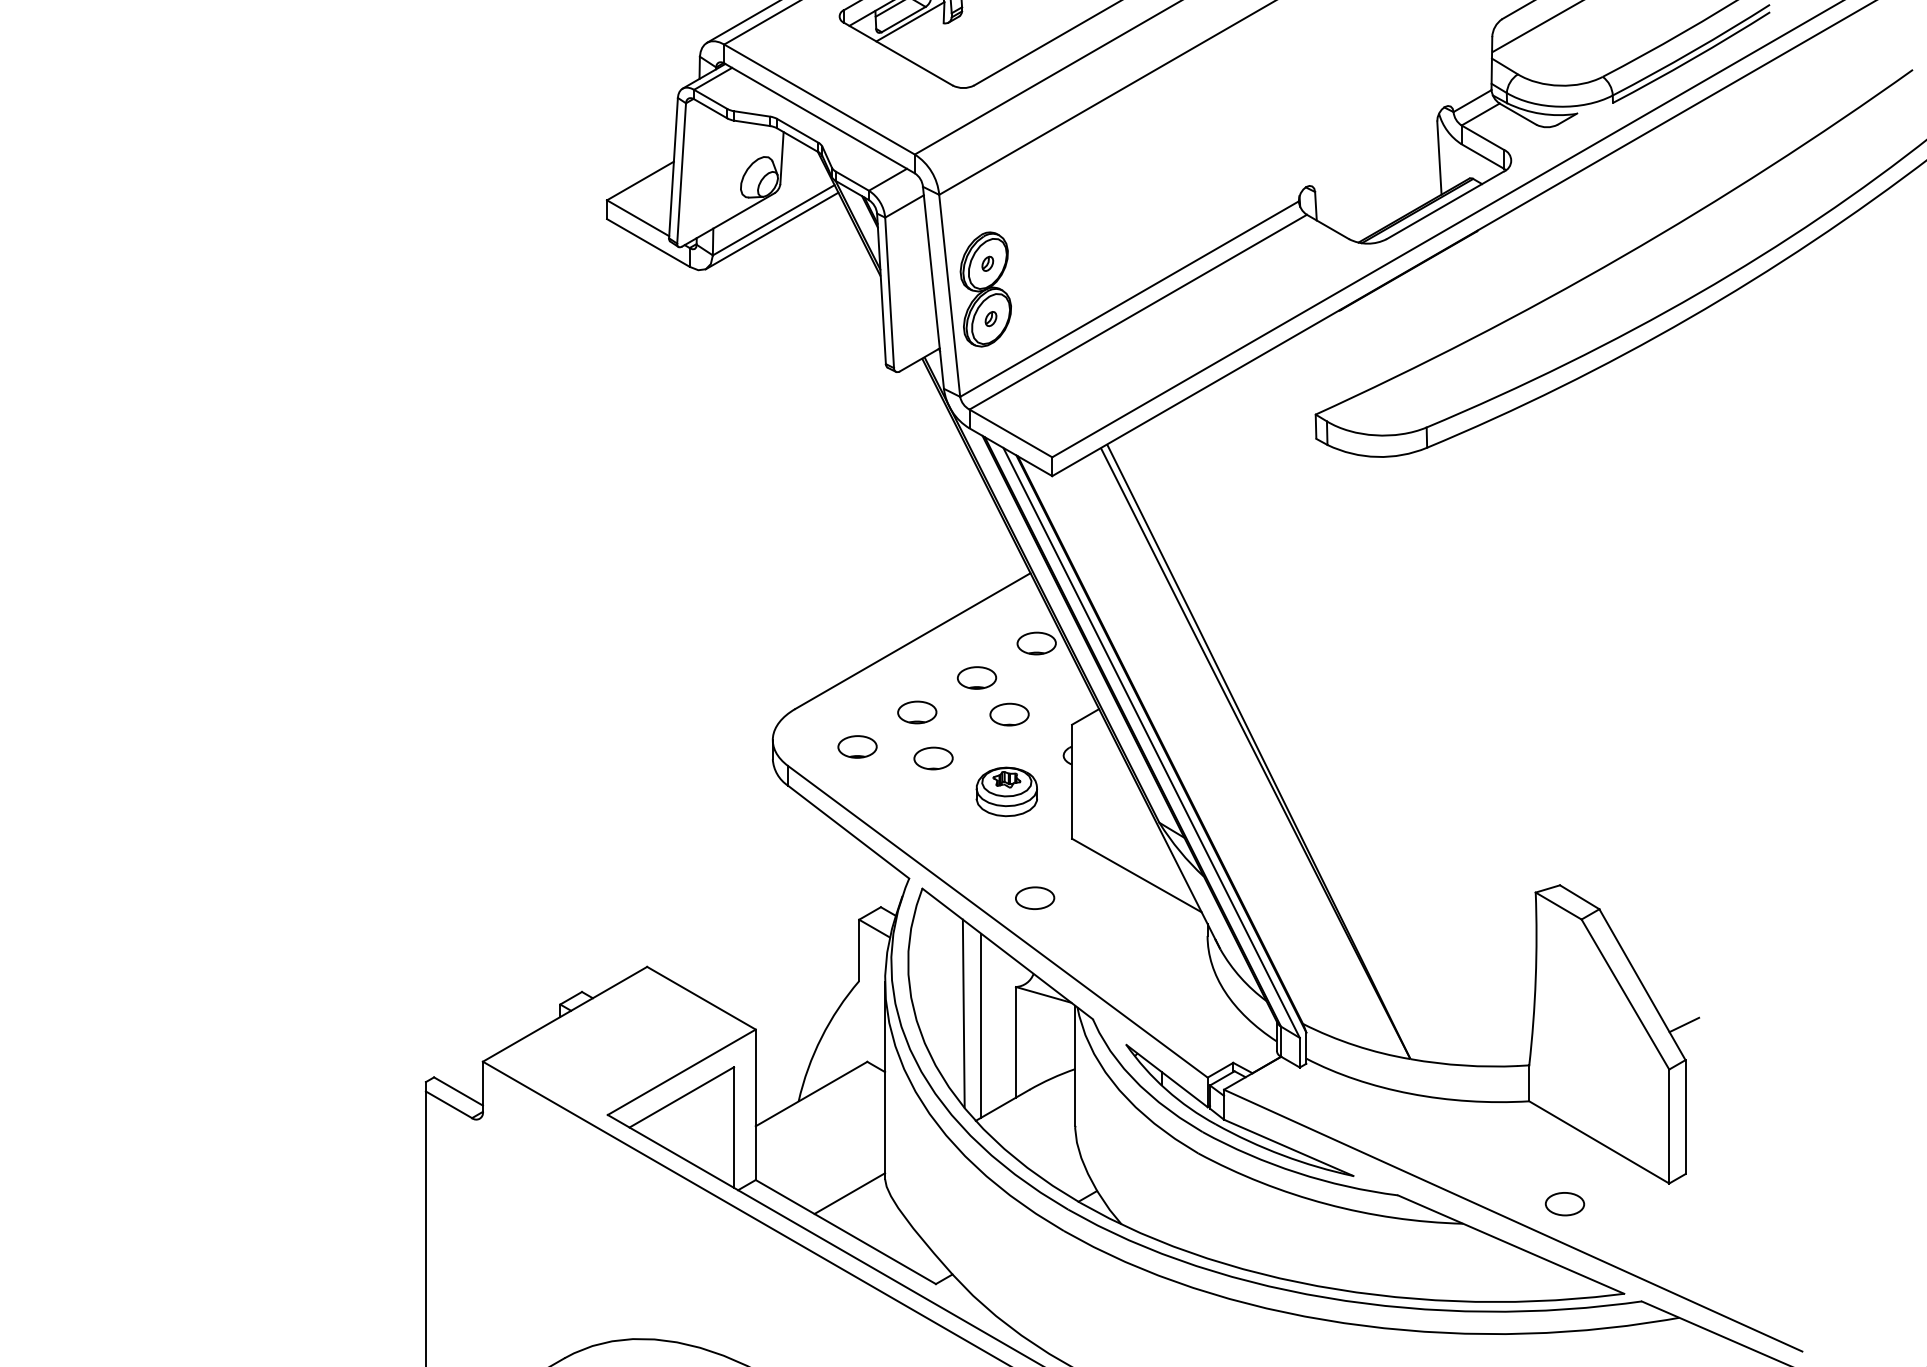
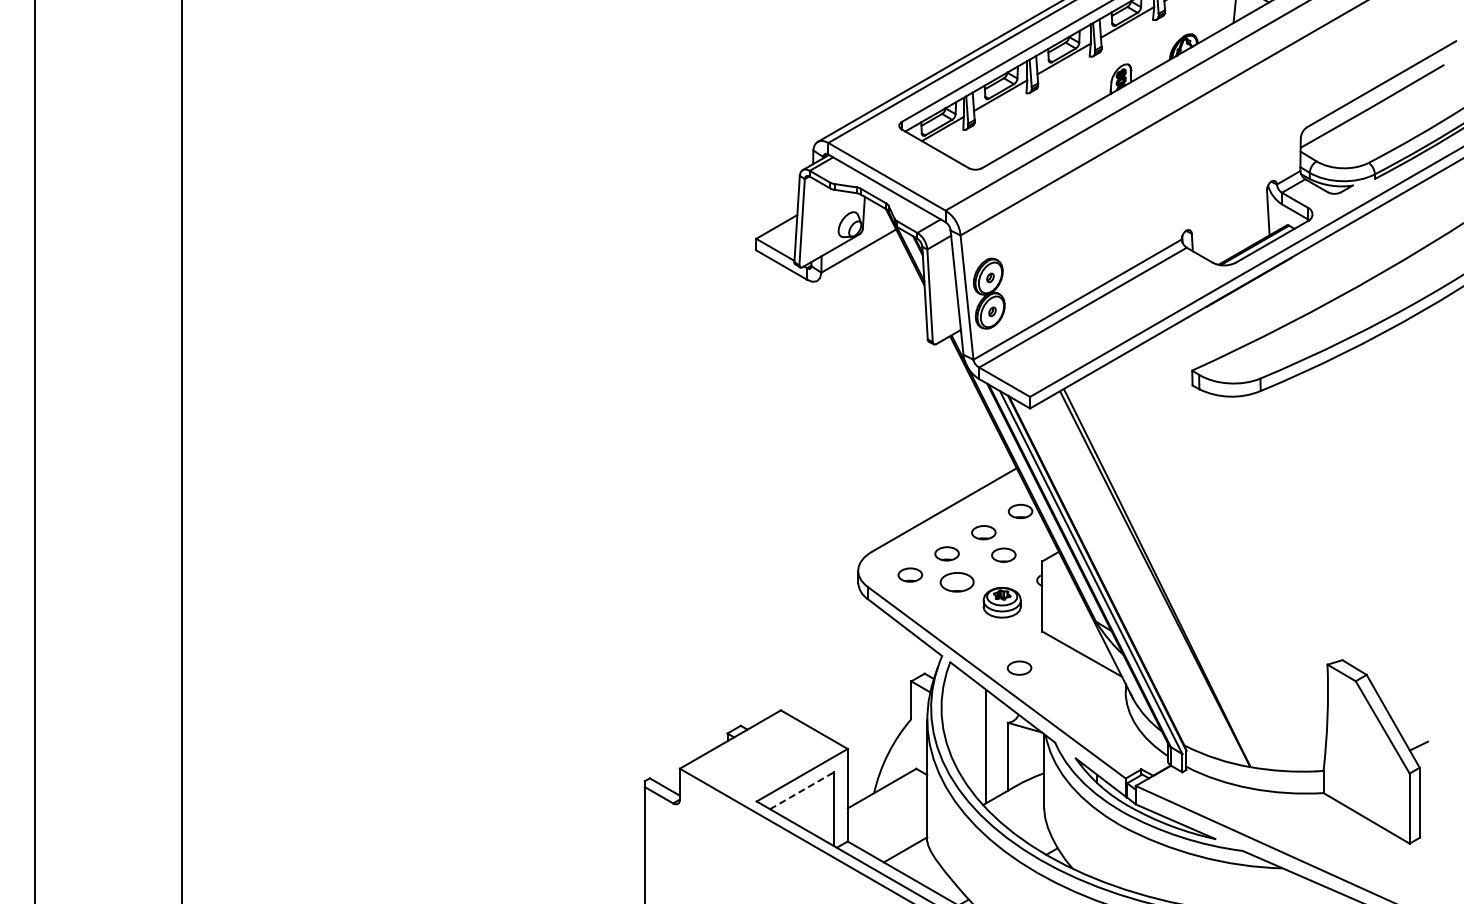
line: (771, 230) -> (857, 257), removed
part: (932, 757) -> (956, 581), size x1.4
line: (963, 1012) -> (975, 738), removed
line: (682, 1097) -> (802, 790), solid -> dashed
part: (1564, 1204) -> (1345, 856), removed

